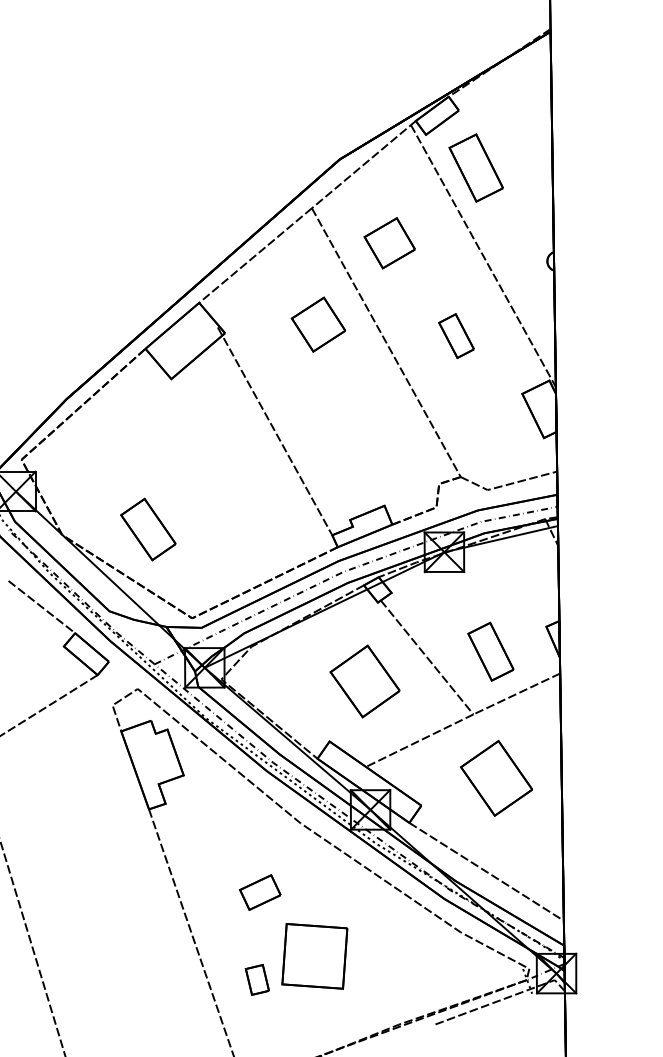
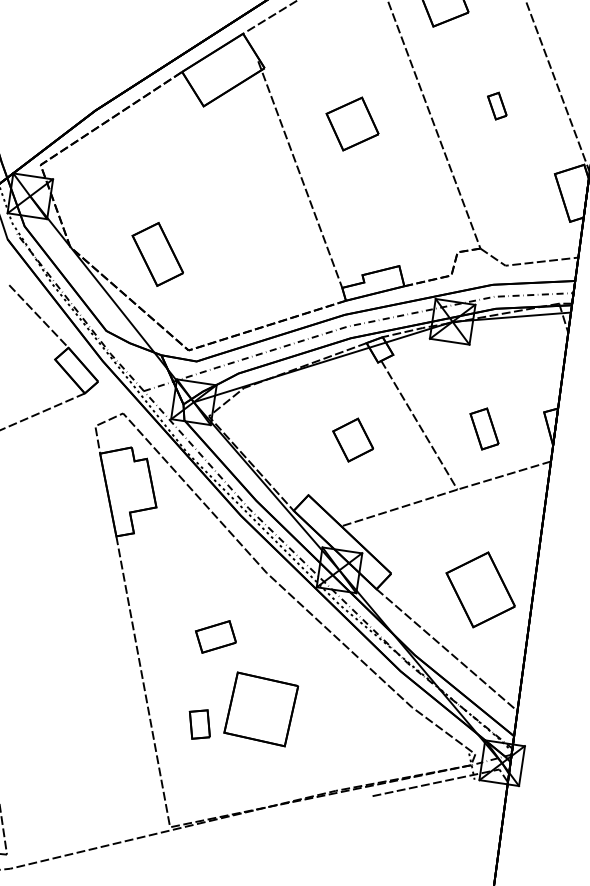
part: (317, 324) -> (351, 123), moved
part: (456, 336) -> (497, 106), size x0.6
part: (490, 651) -> (484, 428), size x0.7
part: (364, 681) -> (352, 440), size x0.6
part: (496, 777) -> (480, 588), moved

